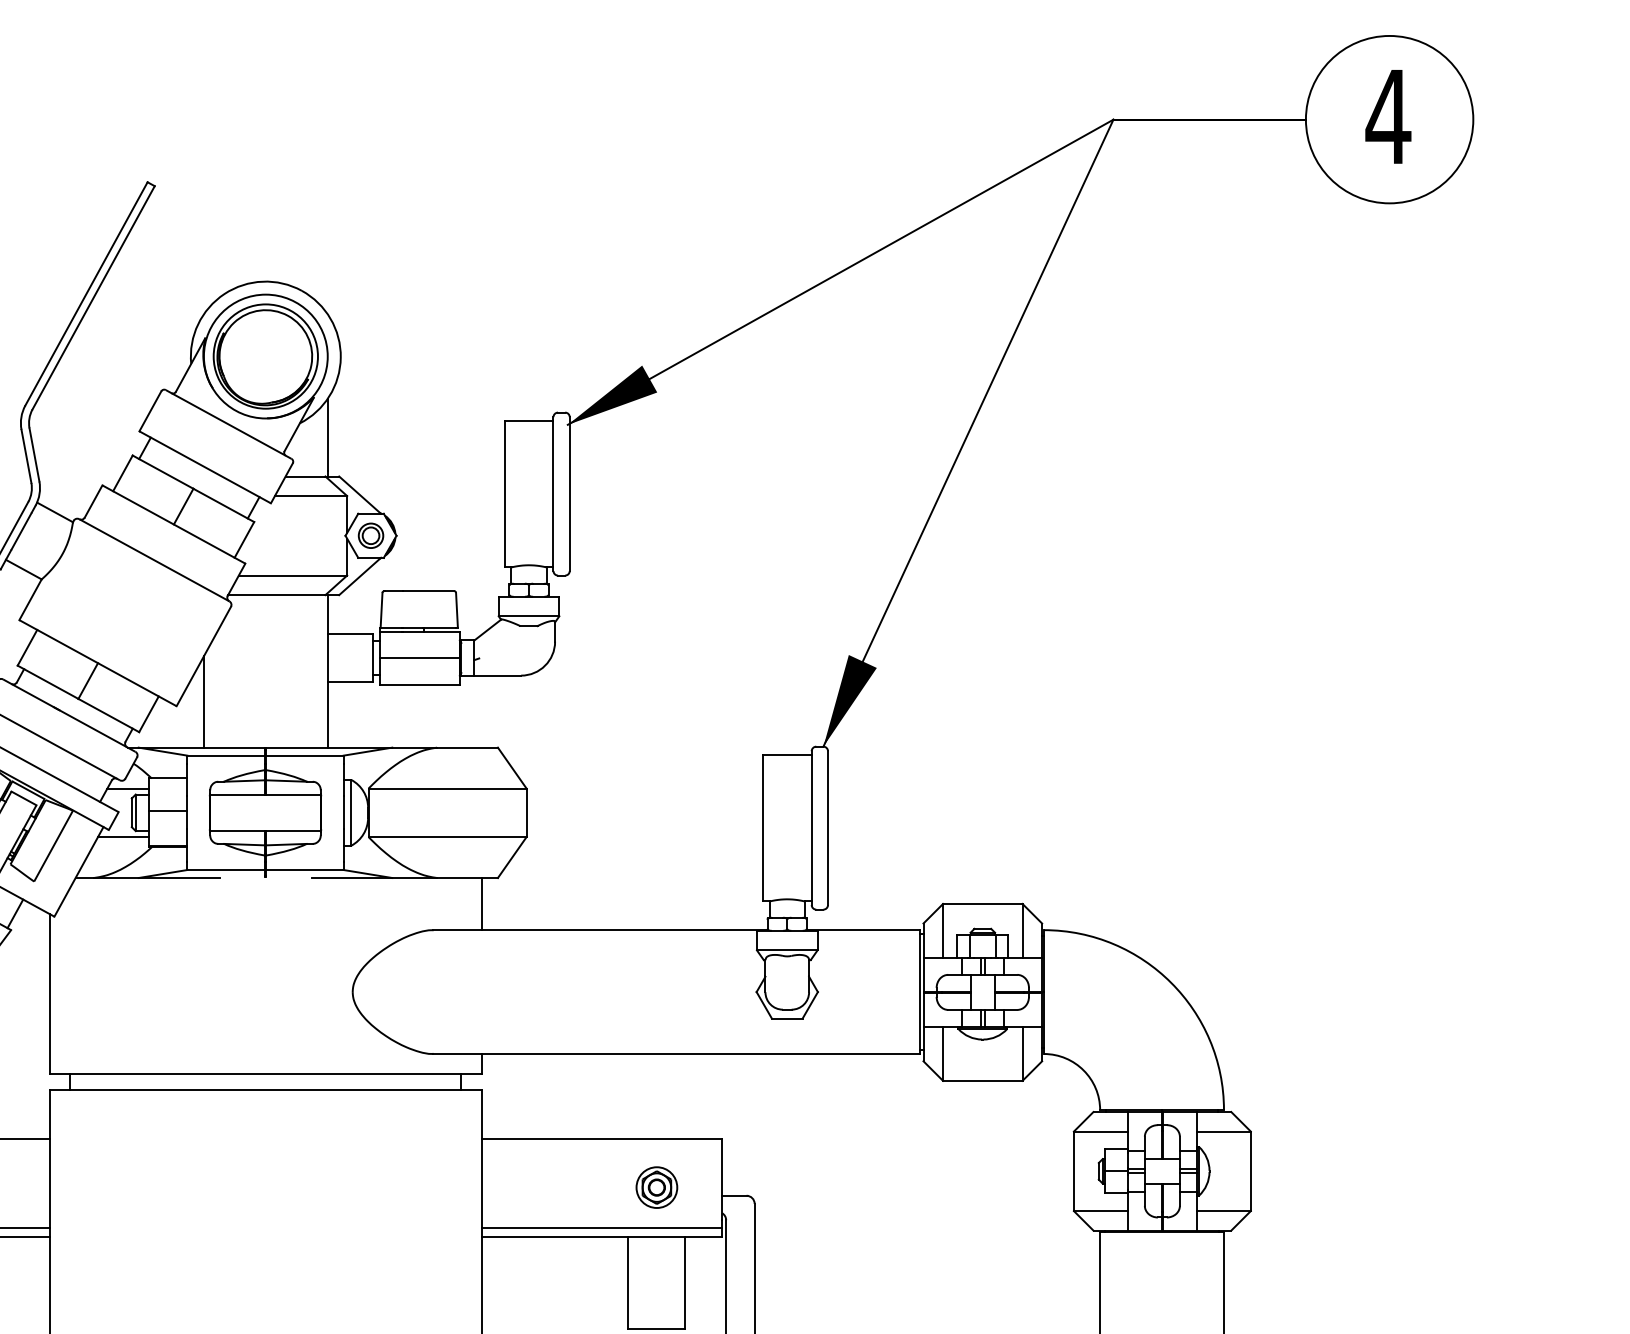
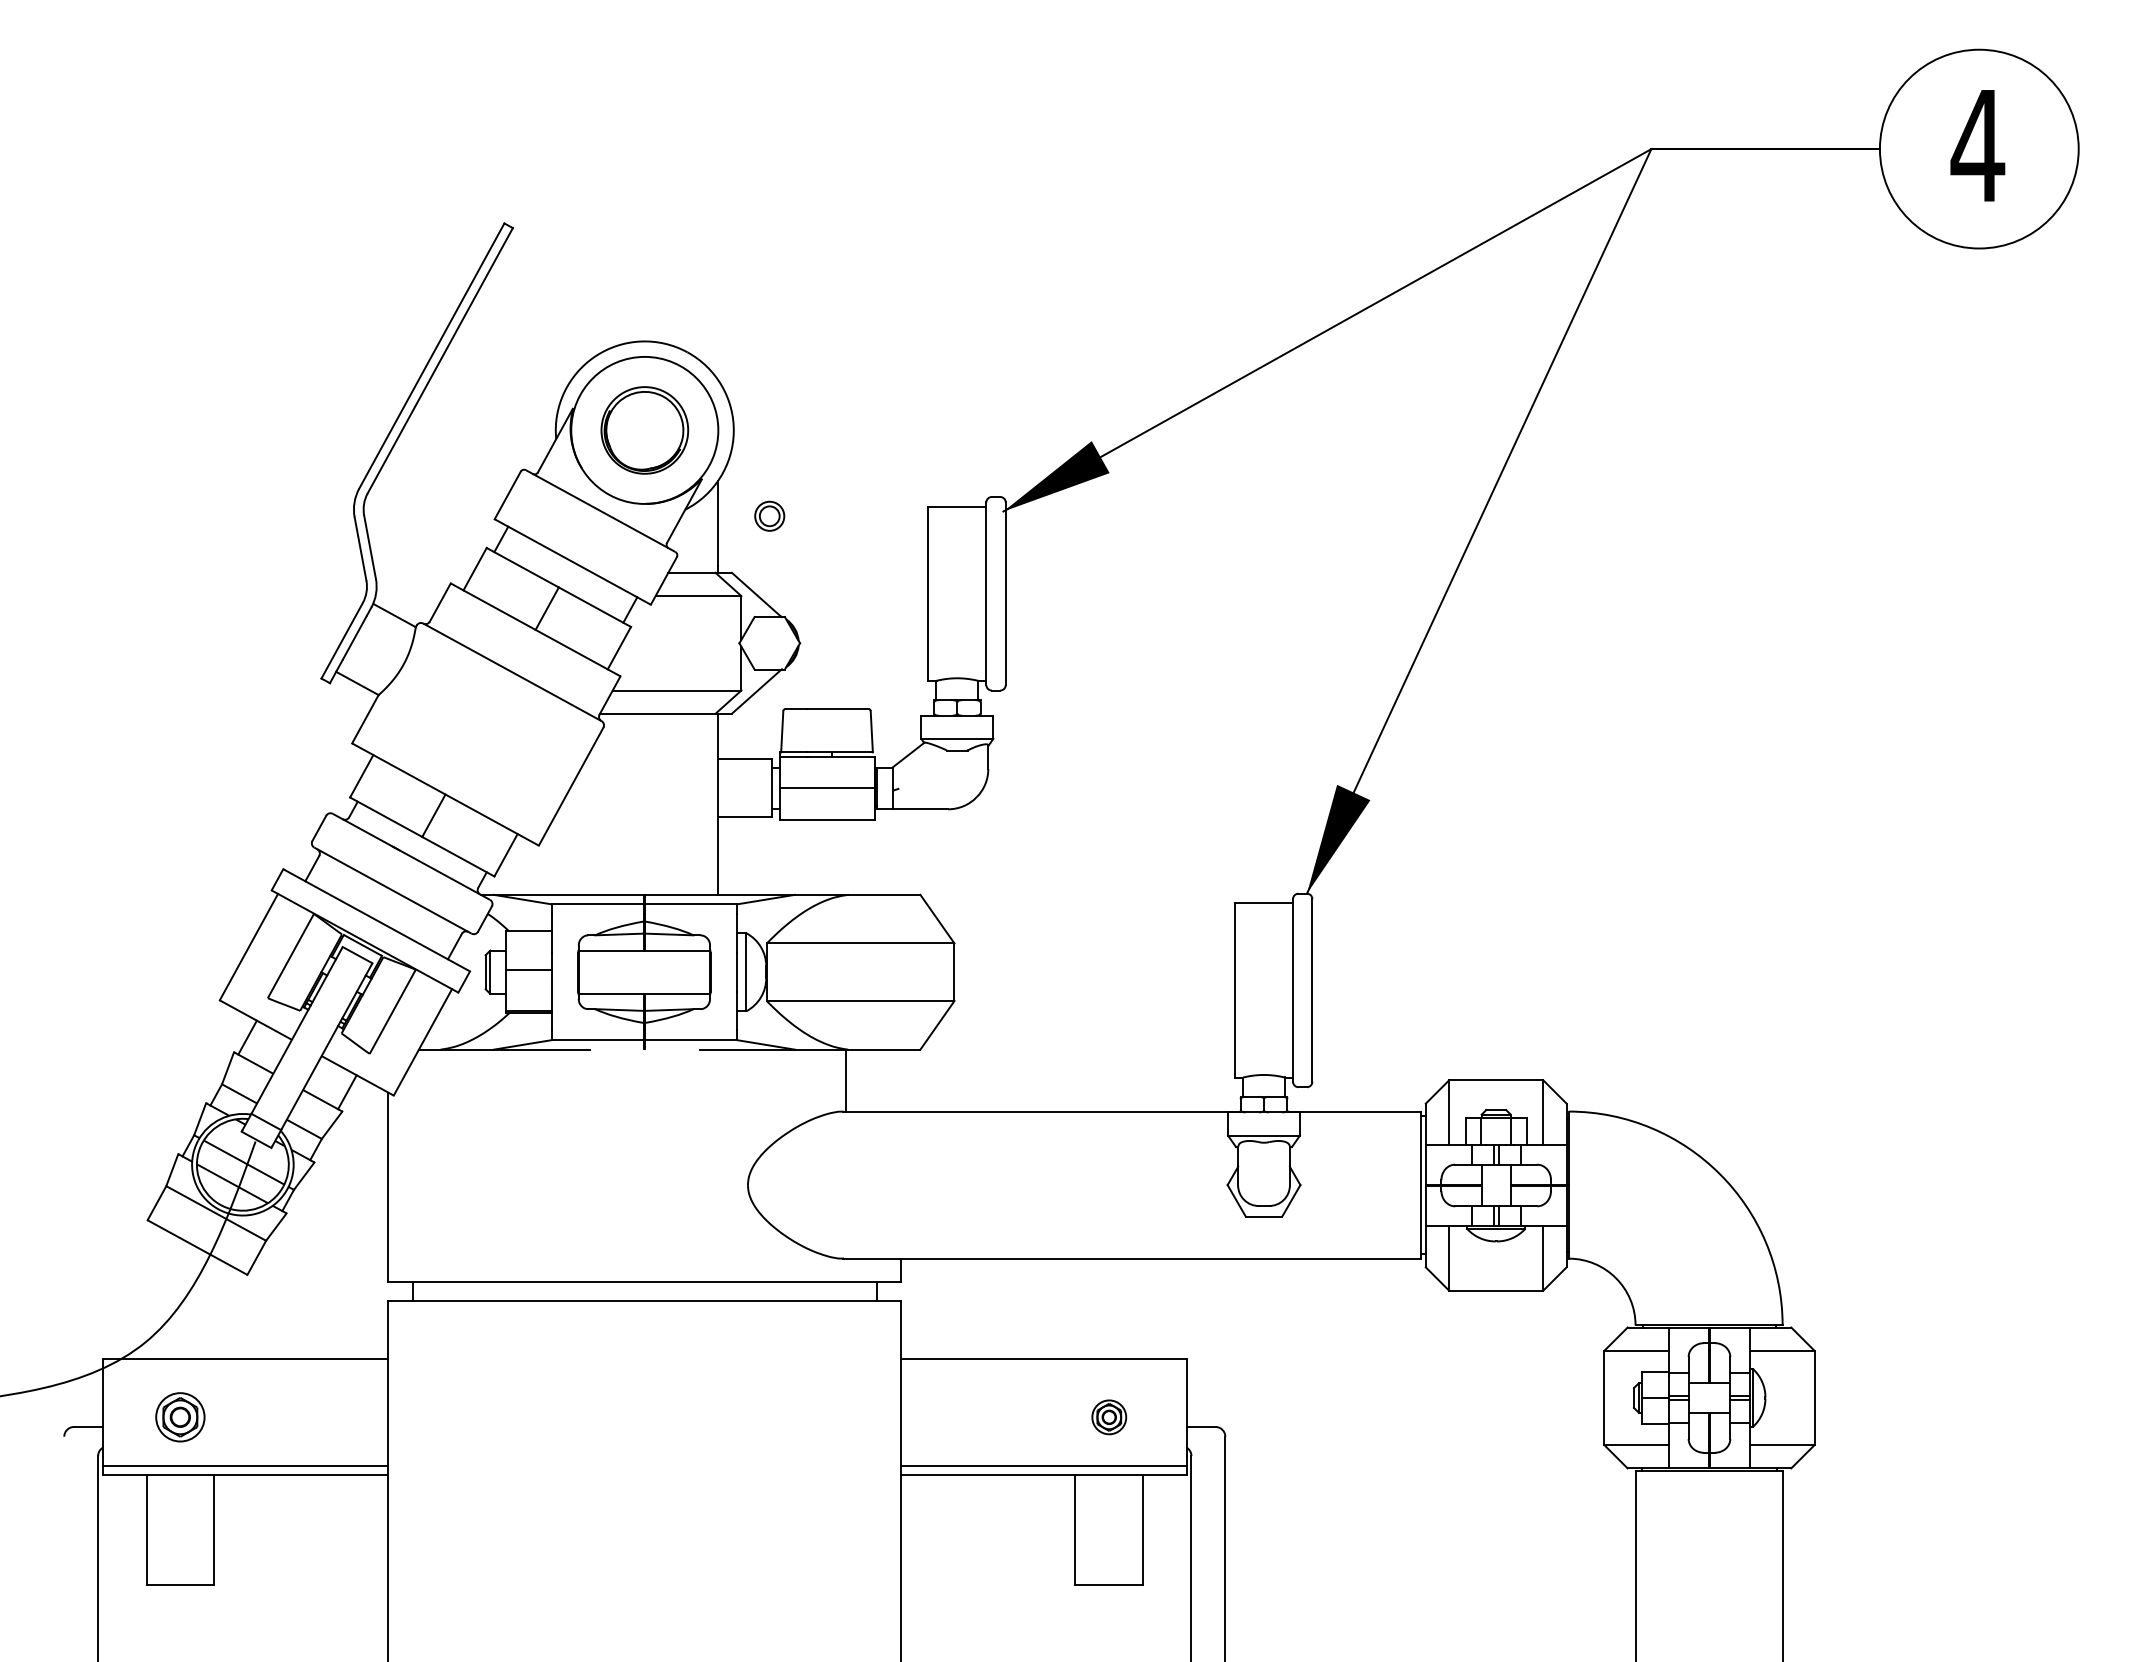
part: (265, 356) -> (644, 430), size x0.7
part: (370, 535) -> (769, 515), moved
line: (204, 701) -> (571, 840), removed
line: (127, 788) -> (480, 943), removed
line: (123, 837) -> (475, 1001), removed
line: (481, 903) -> (846, 1080), moved
part: (657, 1187) -> (1109, 1417), size x0.7

